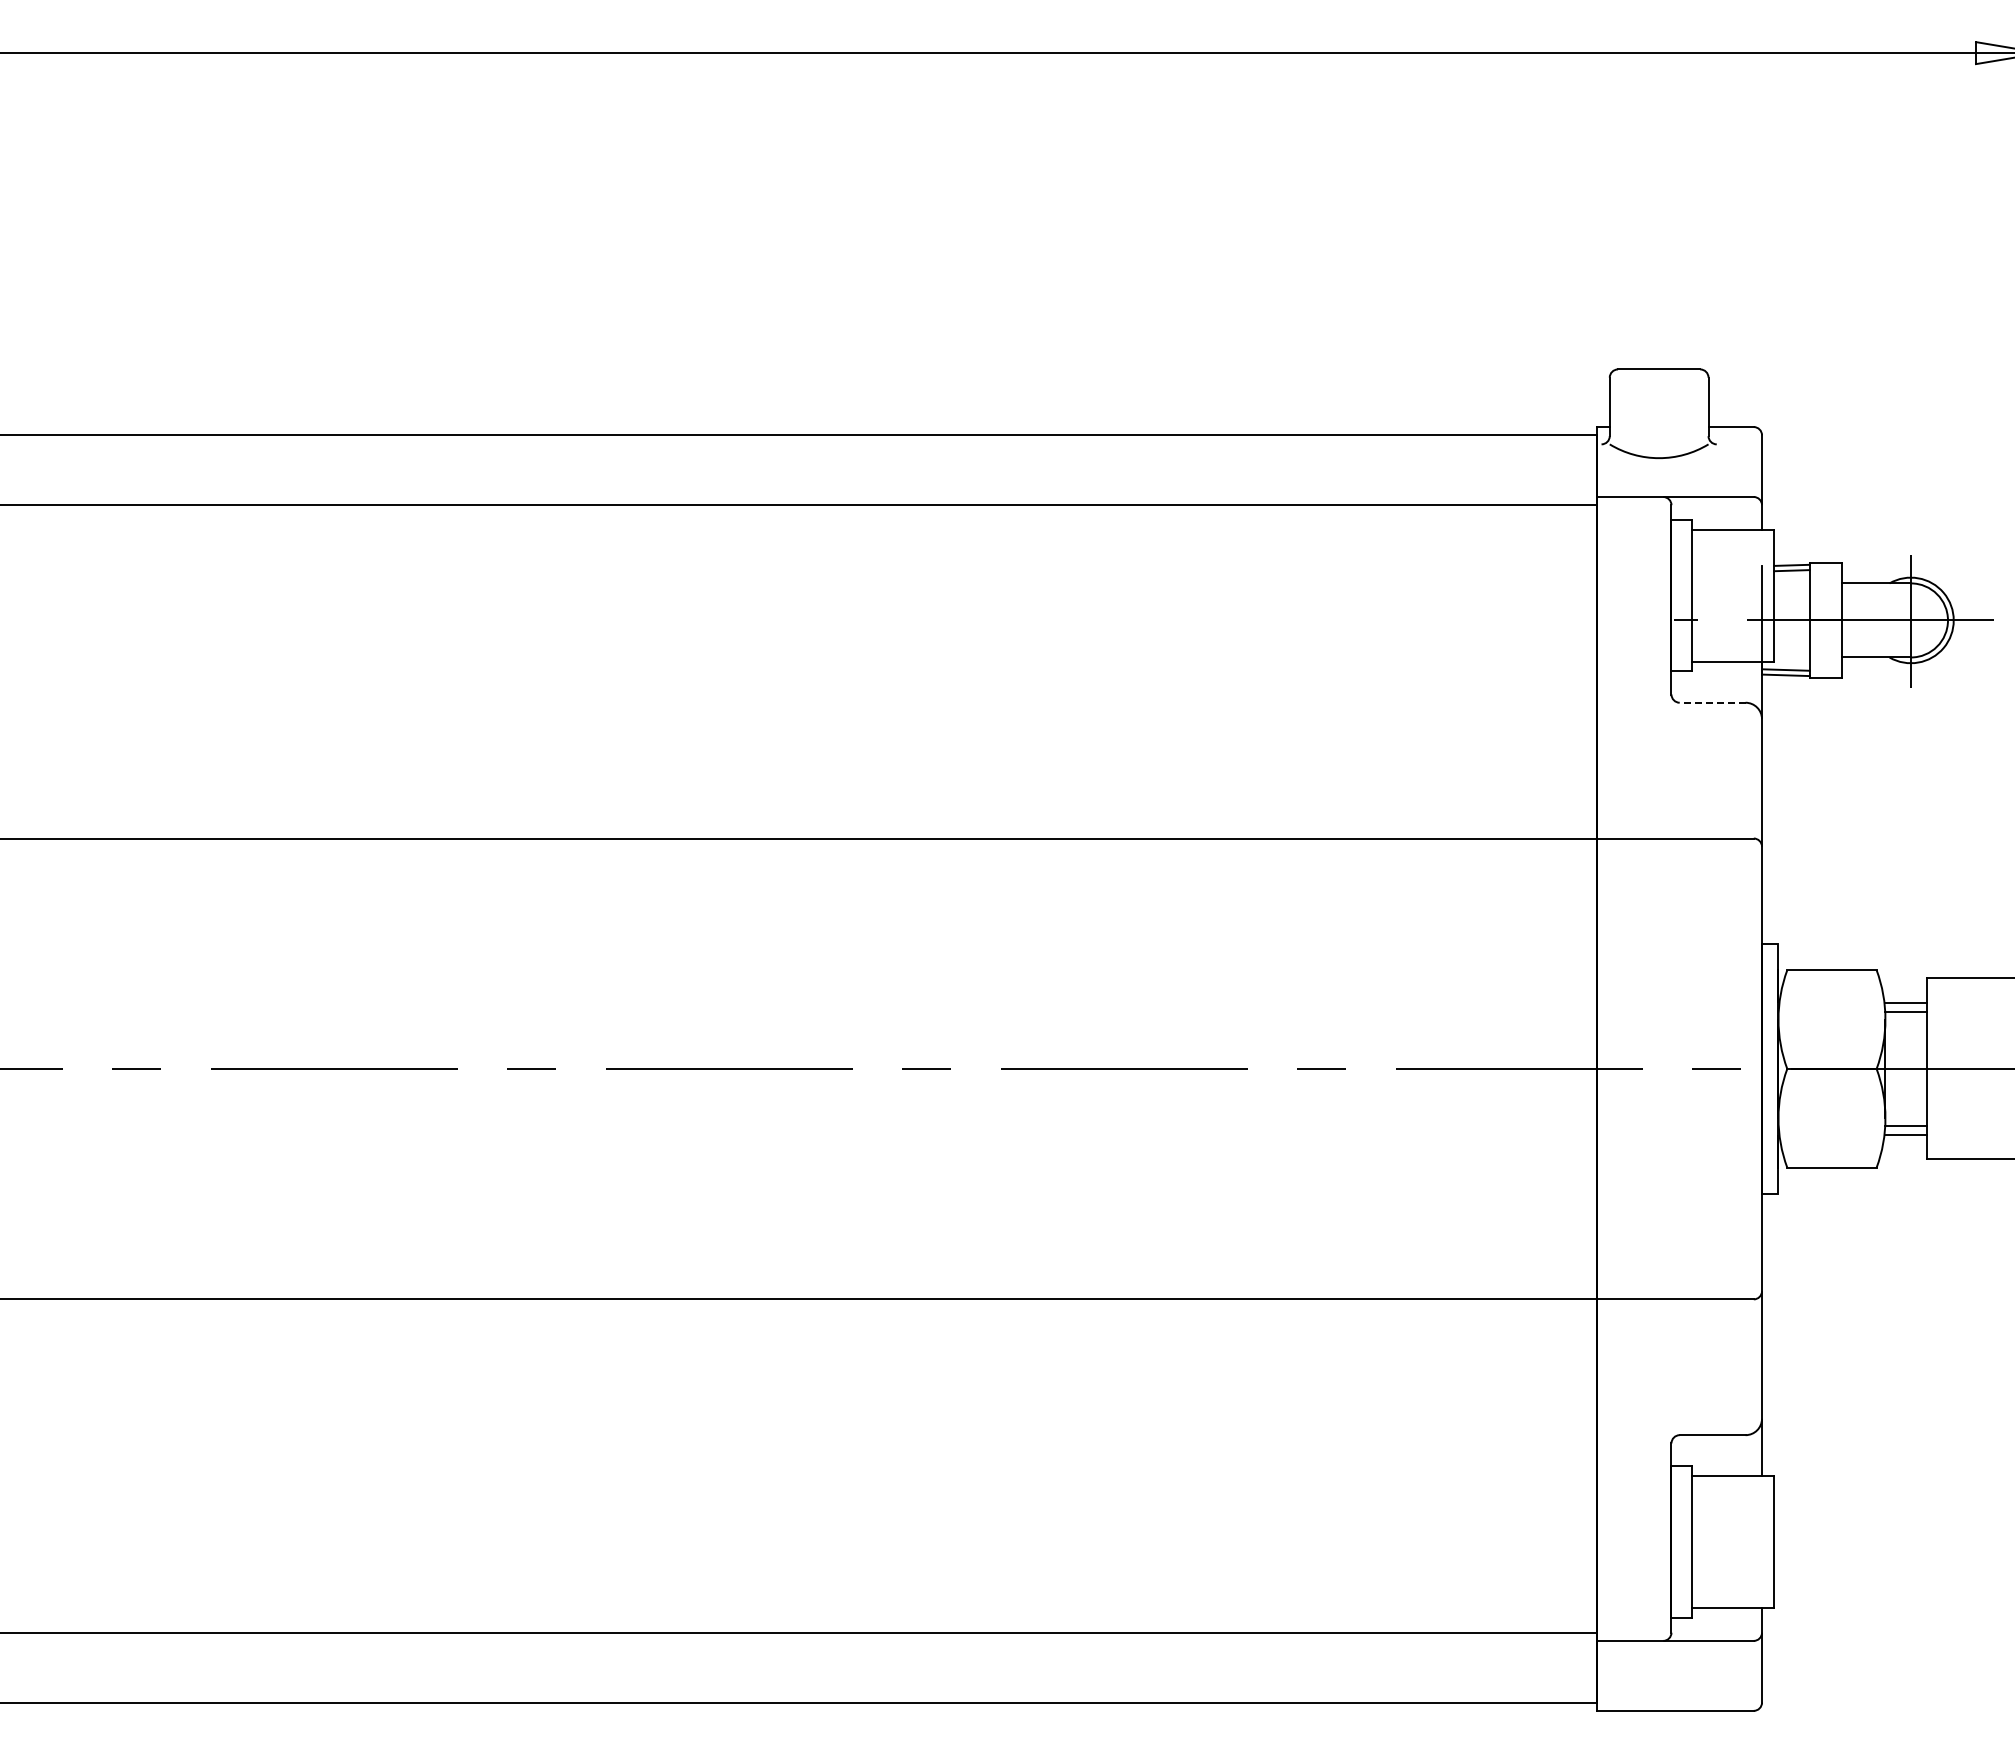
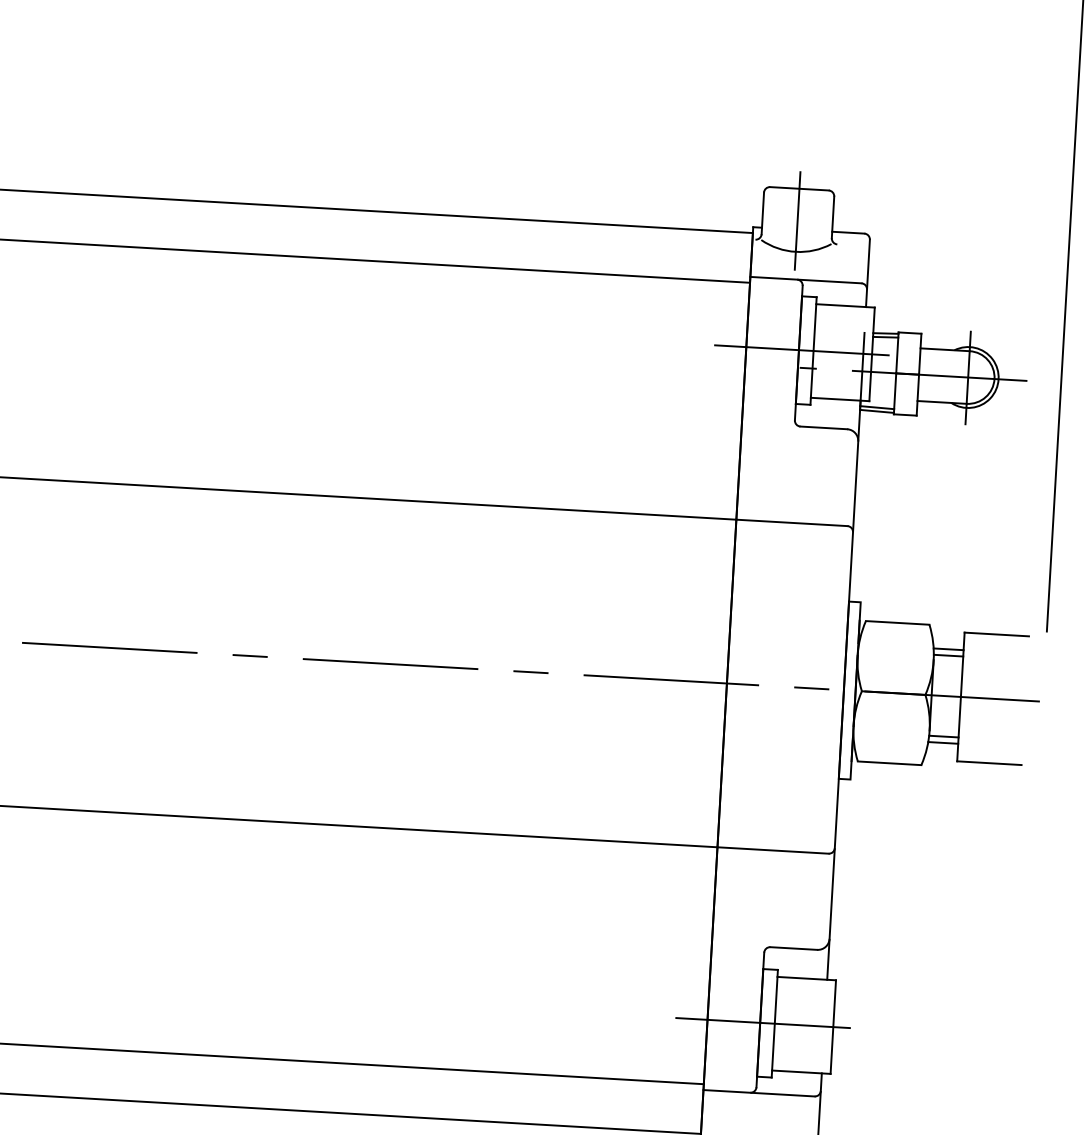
line: (1659, 414) -> (797, 220), added
line: (1671, 595) -> (798, 349), added
line: (1712, 702) -> (823, 427), dashed -> solid
line: (1671, 1542) -> (760, 1023), added

